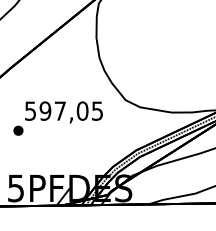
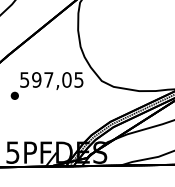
text: (57, 117) -> (46, 85), moved

